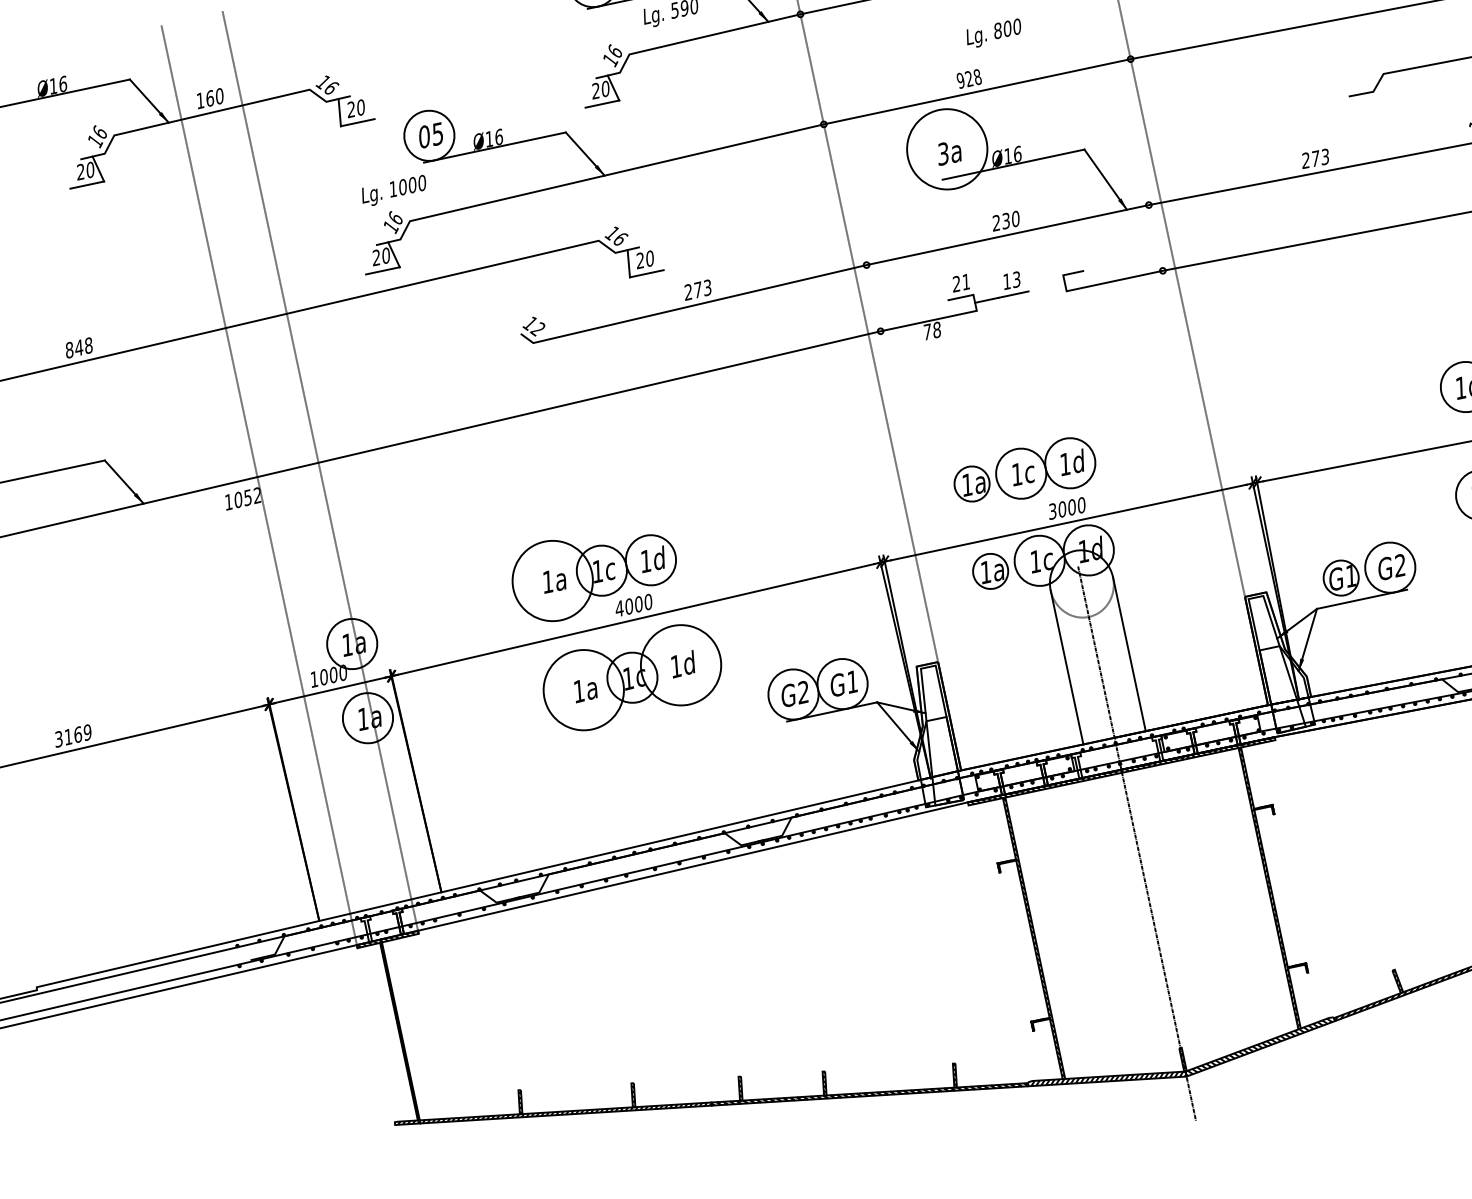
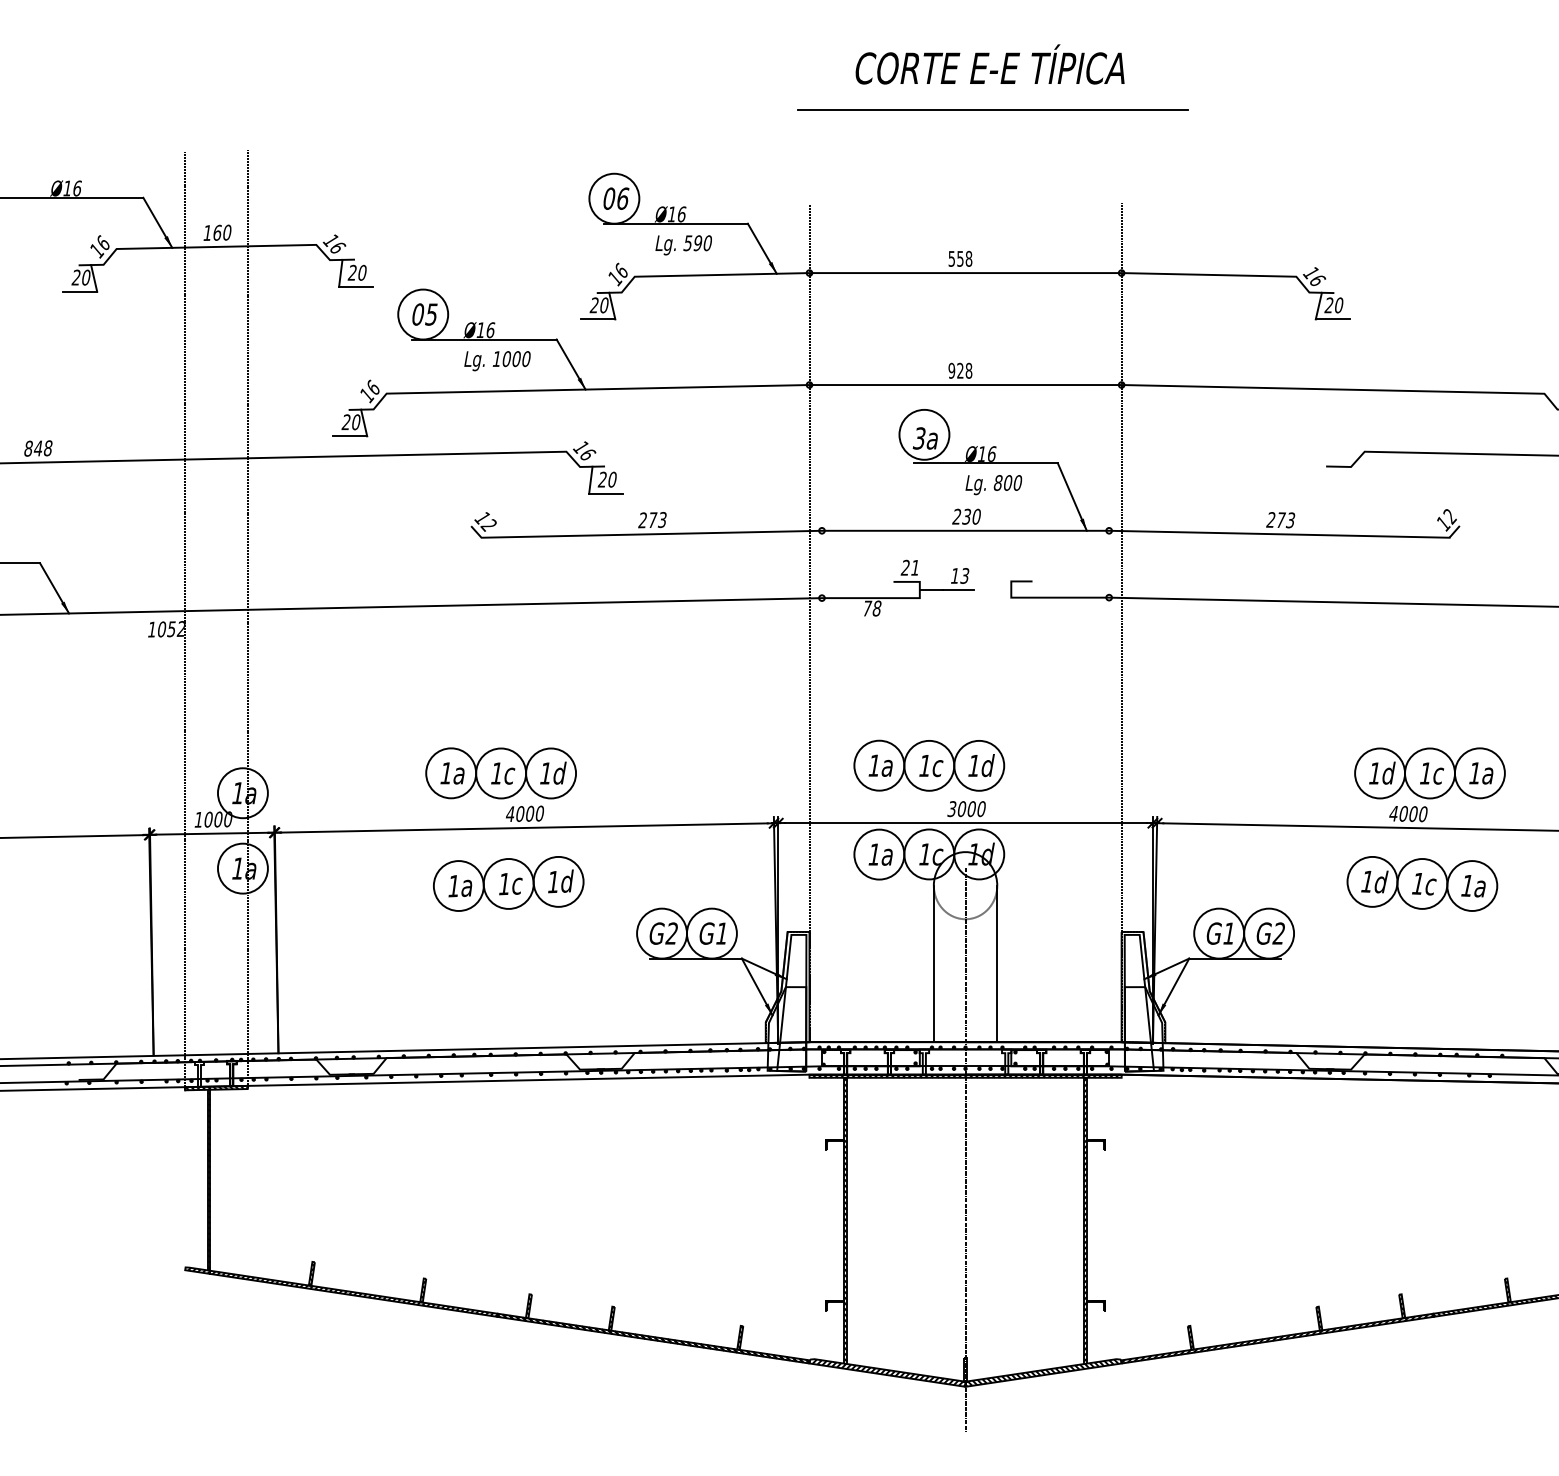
text: (993, 34) -> (993, 485), moved
circle: (947, 149) -> (924, 434), size x0.62
text: (394, 191) -> (497, 361), moved
circle: (972, 483) -> (879, 765), size x1.43
circle: (990, 571) -> (879, 854), size x1.43
circle: (1341, 577) -> (1219, 933), size x1.43
circle: (553, 581) -> (451, 773), size x0.62
circle: (680, 664) -> (558, 881), size x0.62
circle: (583, 689) -> (458, 885), size x0.62

